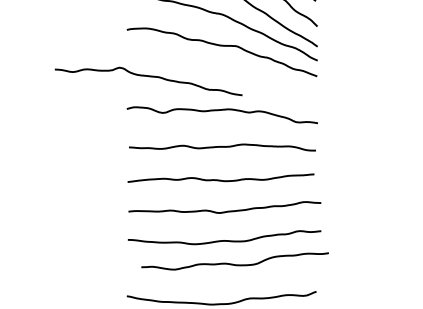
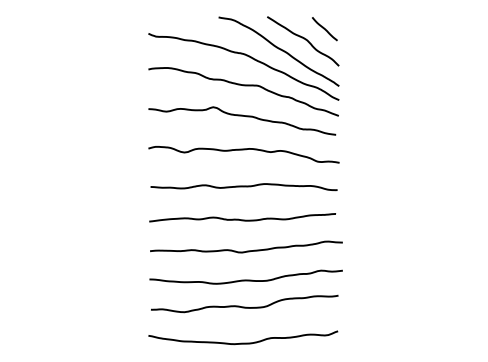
curve: (148, 76) -> (242, 116), moved
curve: (234, 263) -> (244, 306), moved

